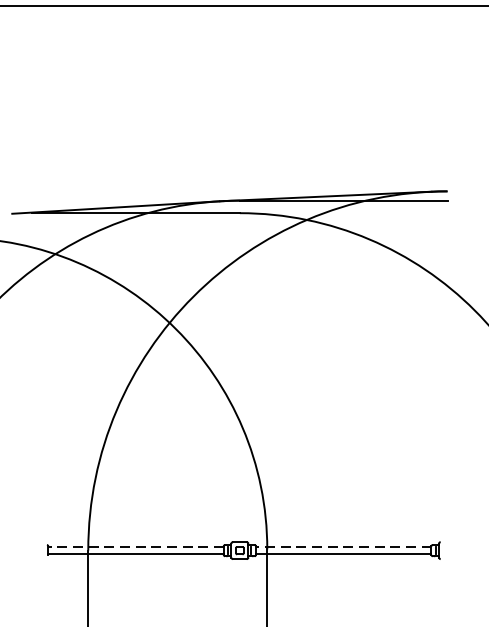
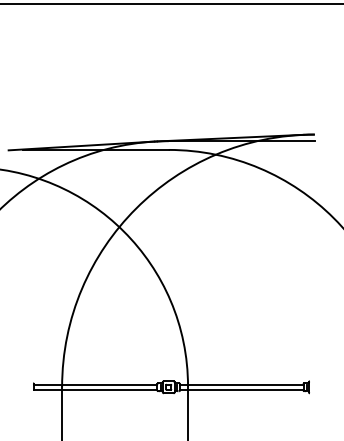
line: (135, 546) -> (95, 384), dashed -> solid
line: (343, 546) -> (241, 384), dashed -> solid

